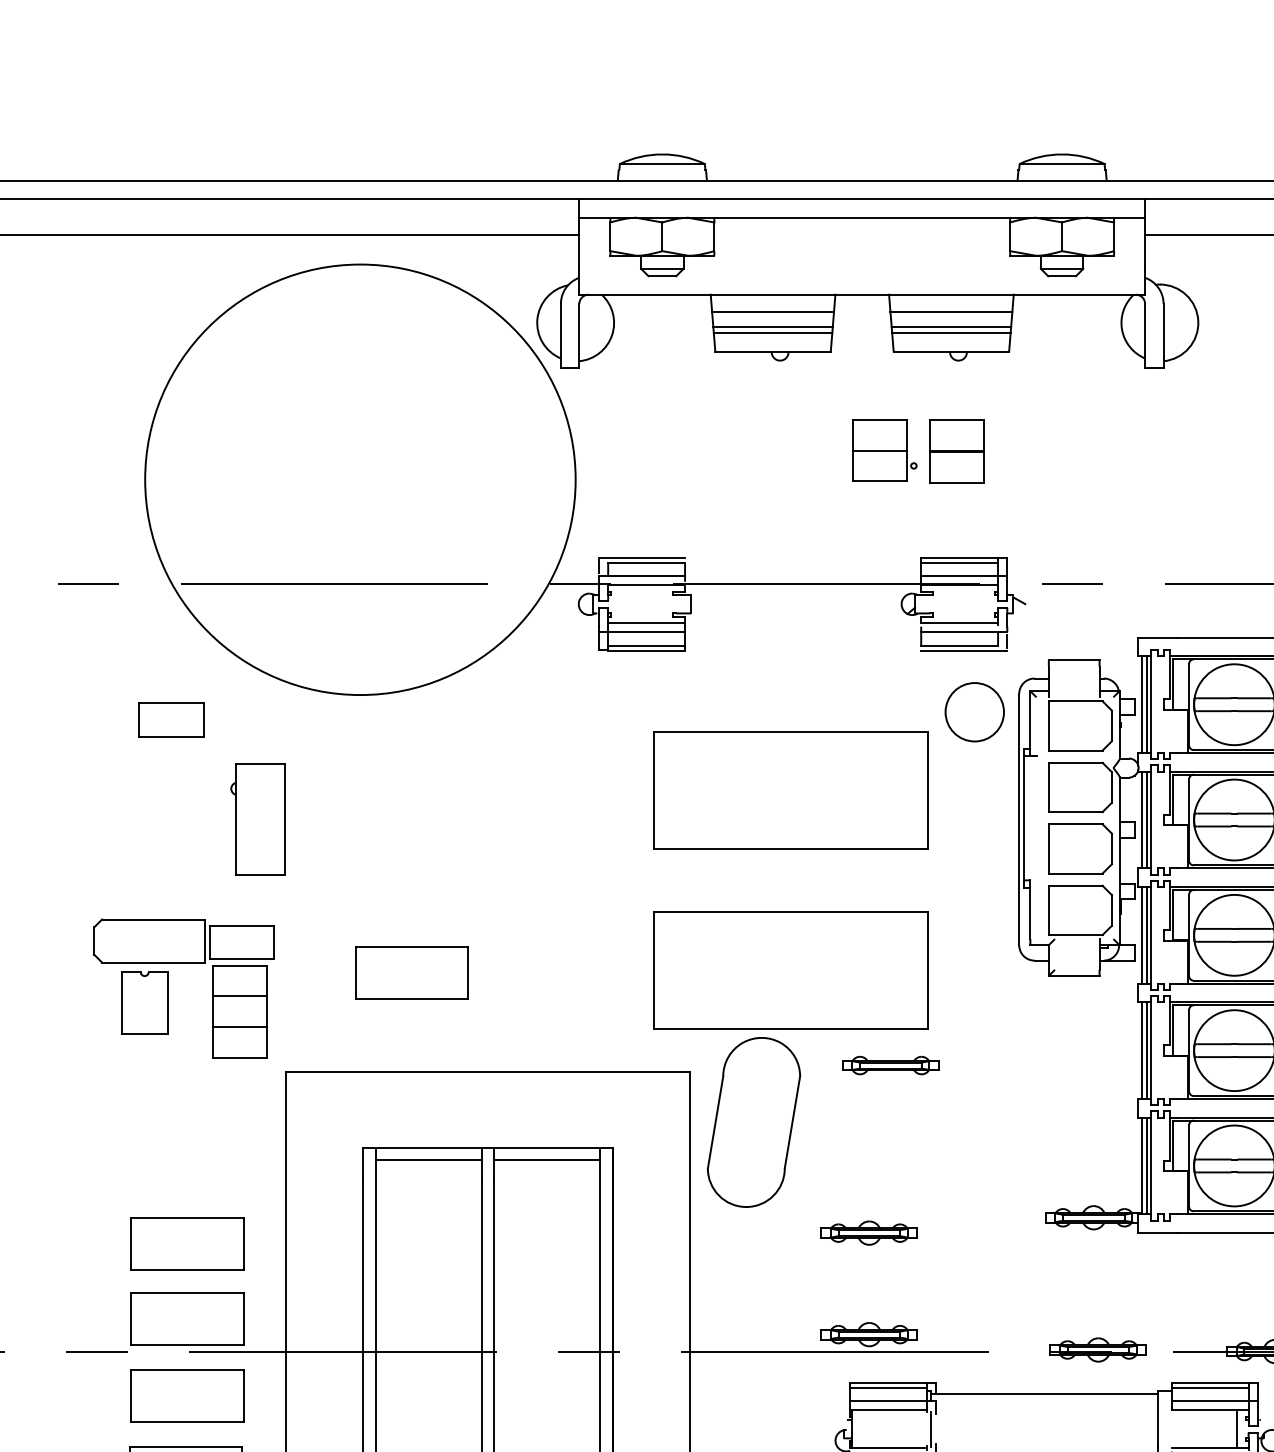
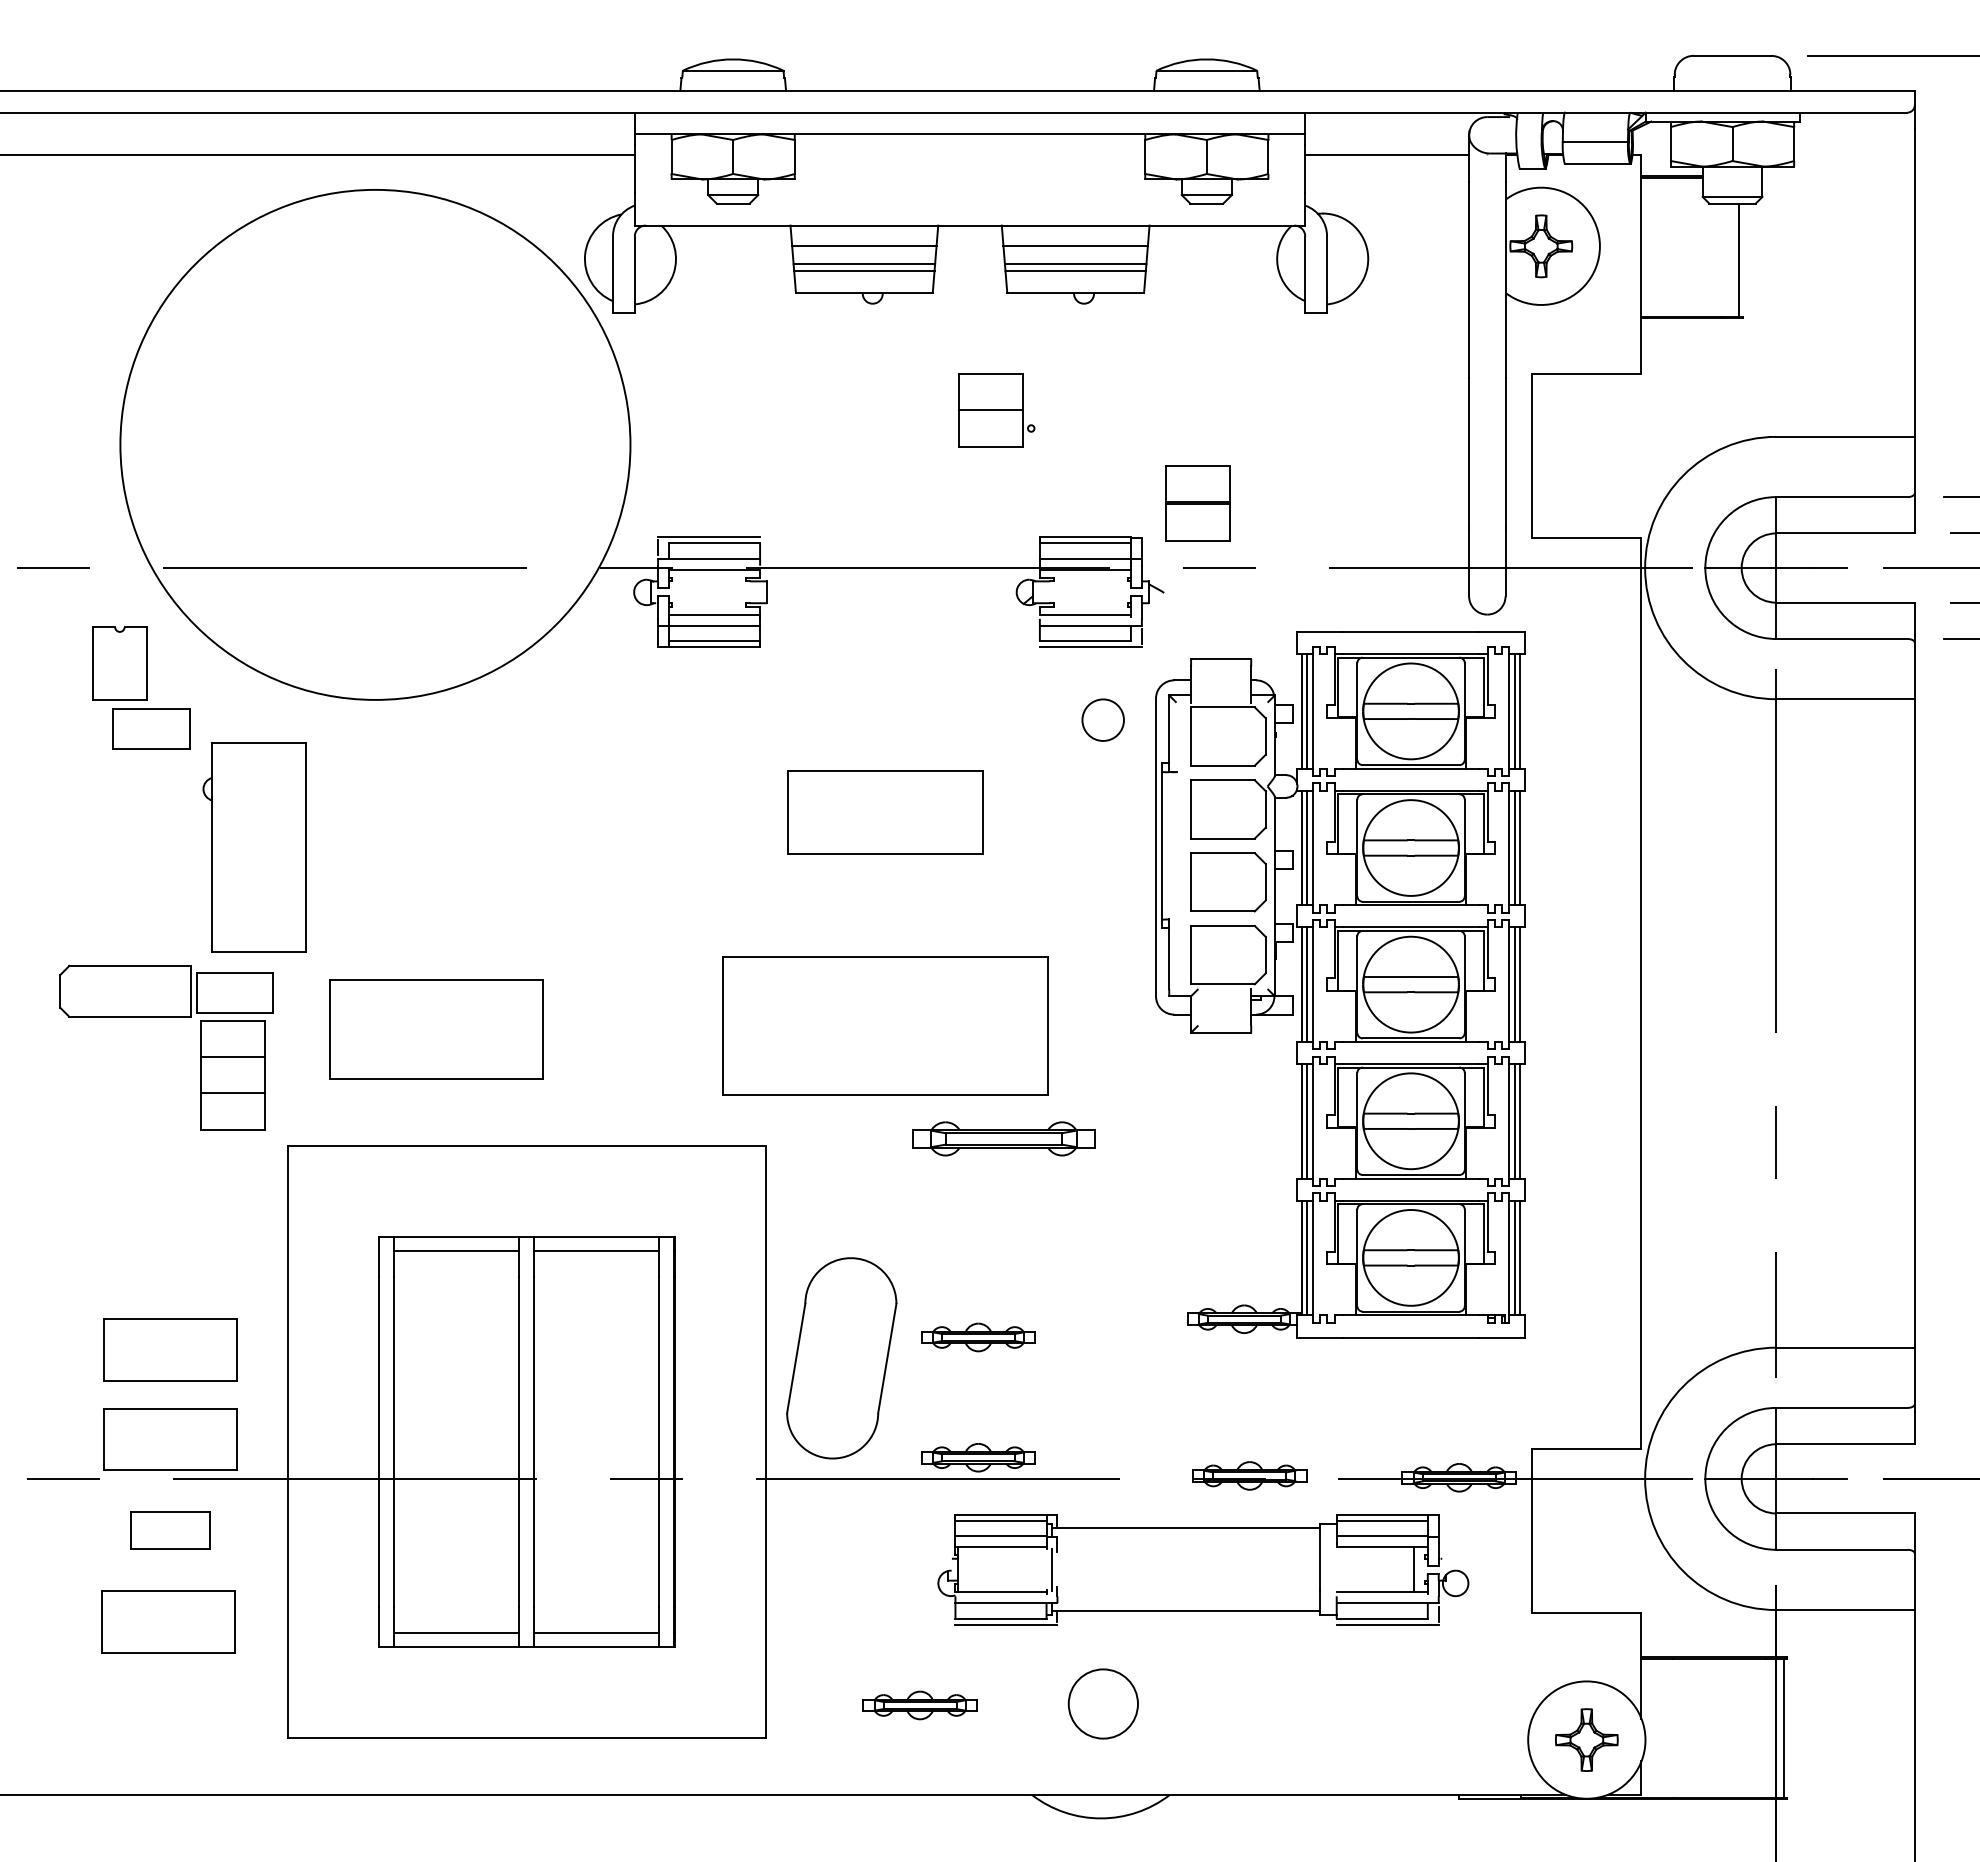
part: (956, 451) -> (1197, 503), moved
circle: (974, 711) -> (1102, 719), size x0.6
part: (790, 790) -> (885, 812), size x0.6
part: (257, 819) -> (253, 847), size x1.6
part: (411, 973) -> (436, 1029), size x1.6
part: (144, 1002) -> (119, 663), moved
part: (890, 1065) -> (1003, 1138), size x1.6
part: (753, 1122) -> (841, 1358), moved
part: (187, 1396) -> (170, 1530), size x0.6

